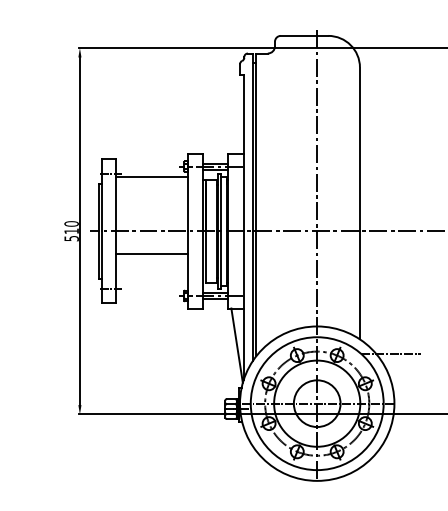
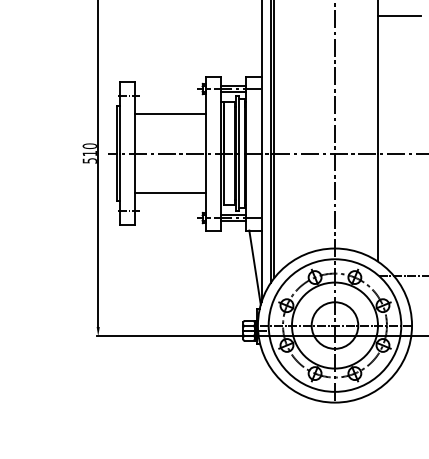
line: (381, 93) -> (399, 16), added
line: (152, 176) -> (170, 113), moved
line: (152, 253) -> (170, 192), moved

